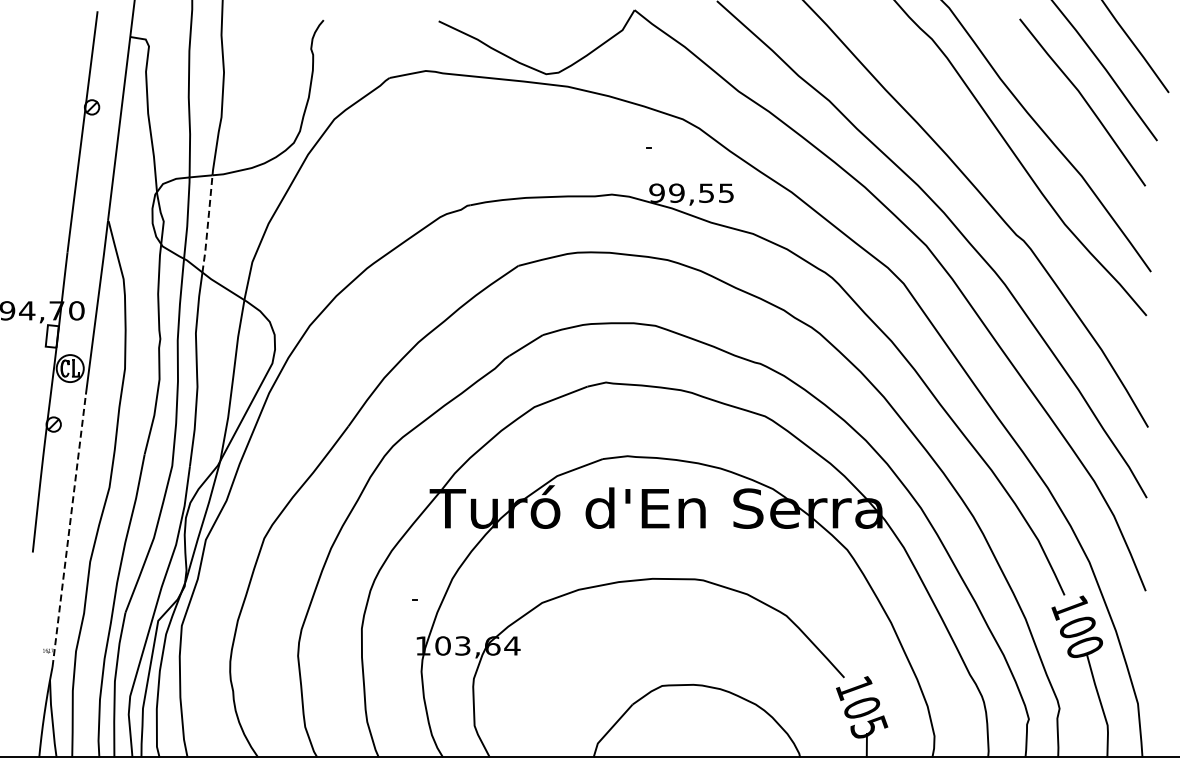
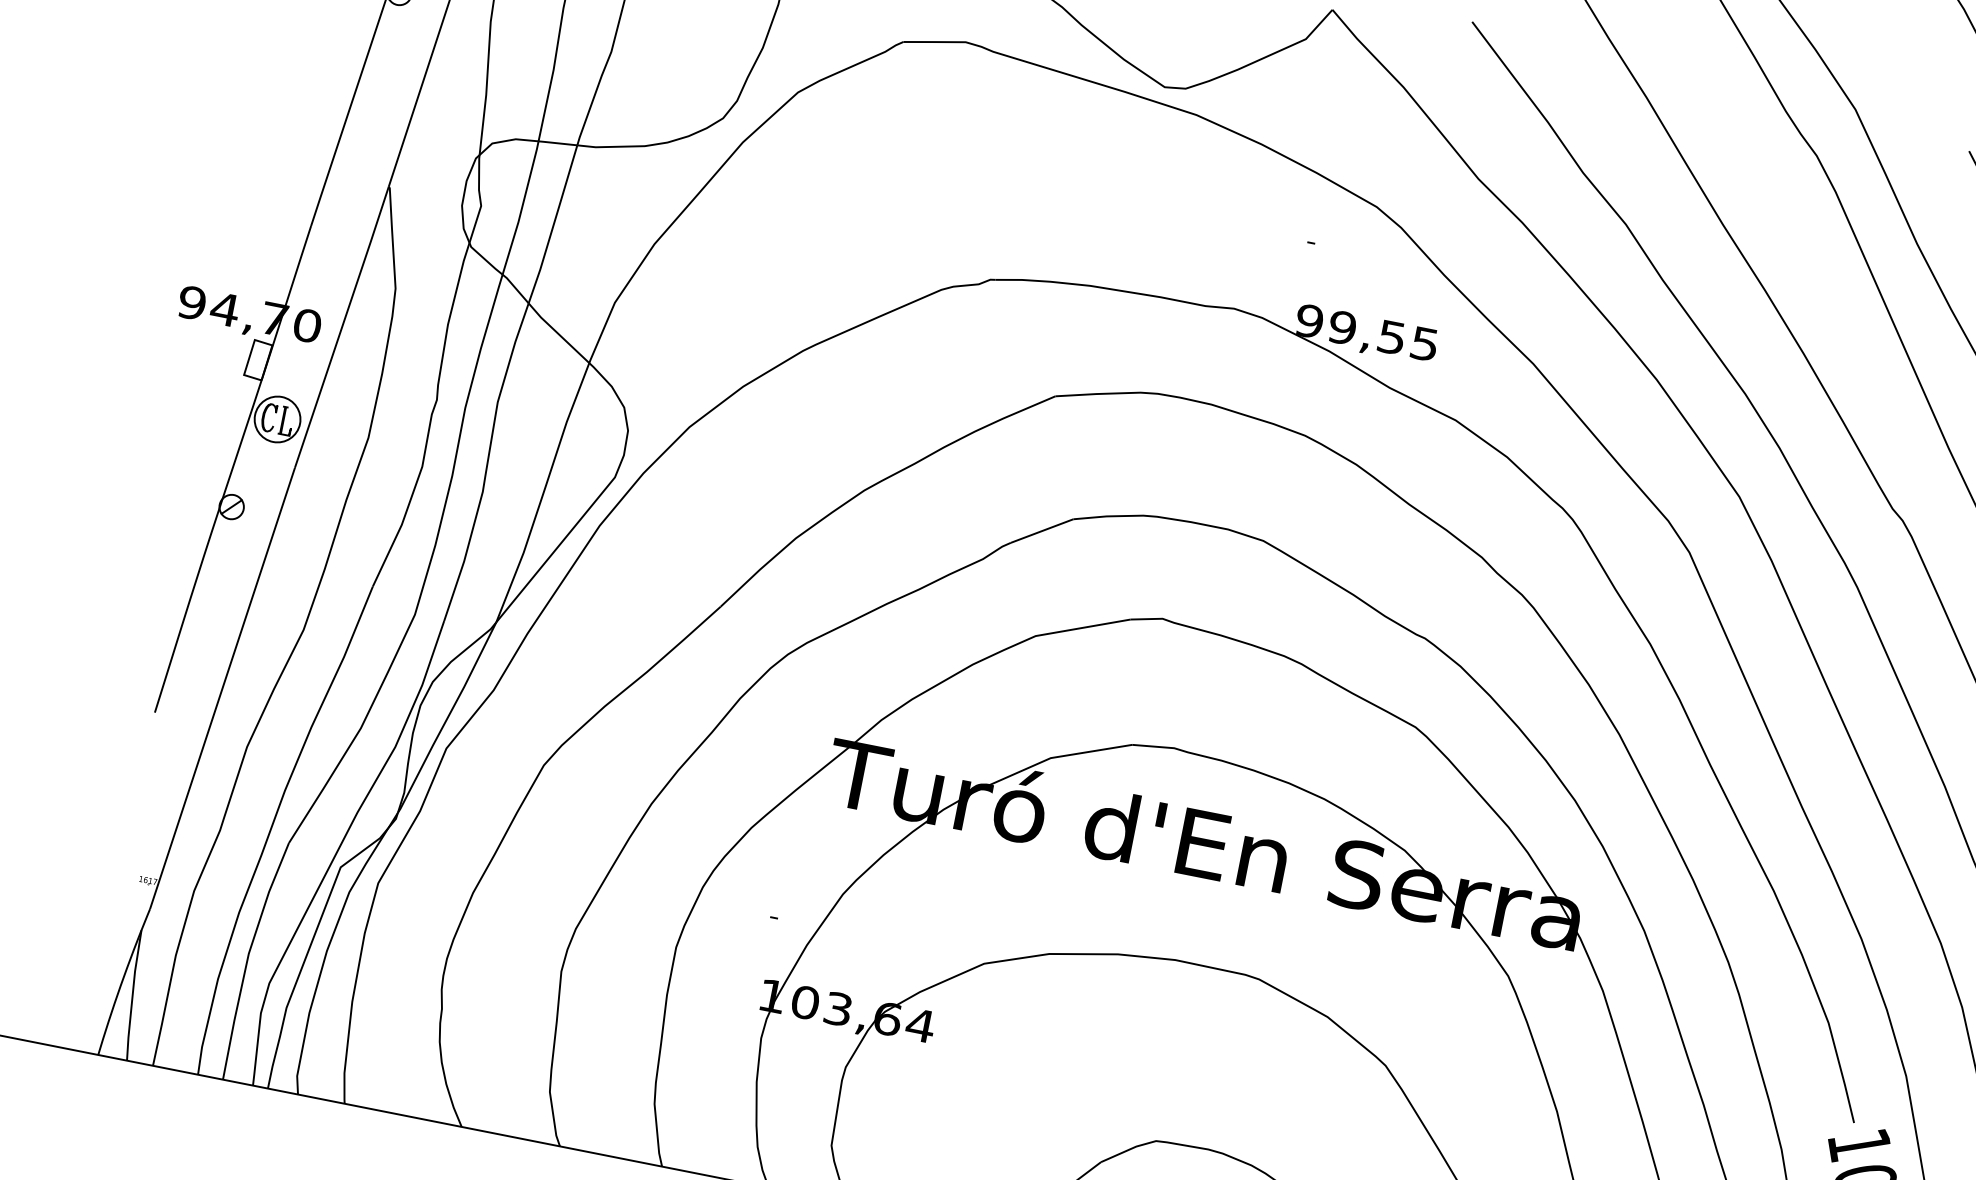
line: (207, 223) -> (553, 223), dashed -> solid
line: (69, 530) -> (223, 688), dashed -> solid

